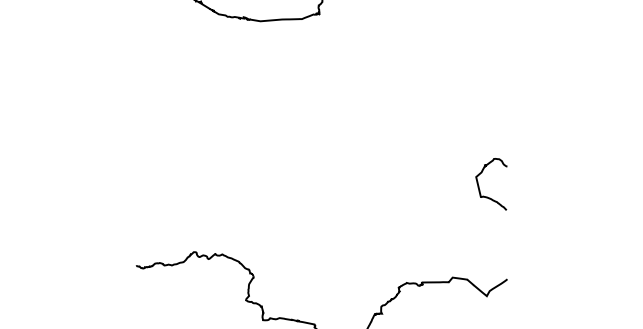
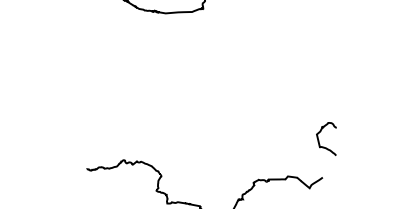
curve: (480, 186) -> (319, 140), moved

